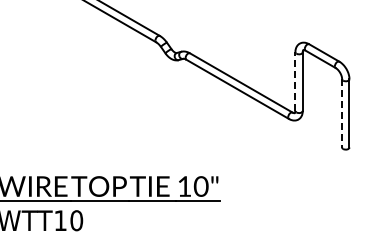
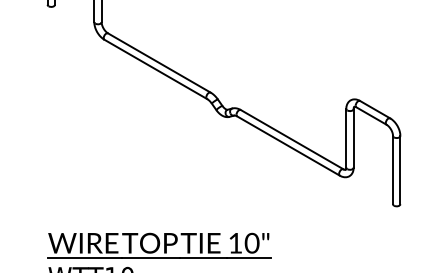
line: (295, 80) -> (346, 137), dashed -> solid
line: (342, 113) -> (393, 170), dashed -> solid

